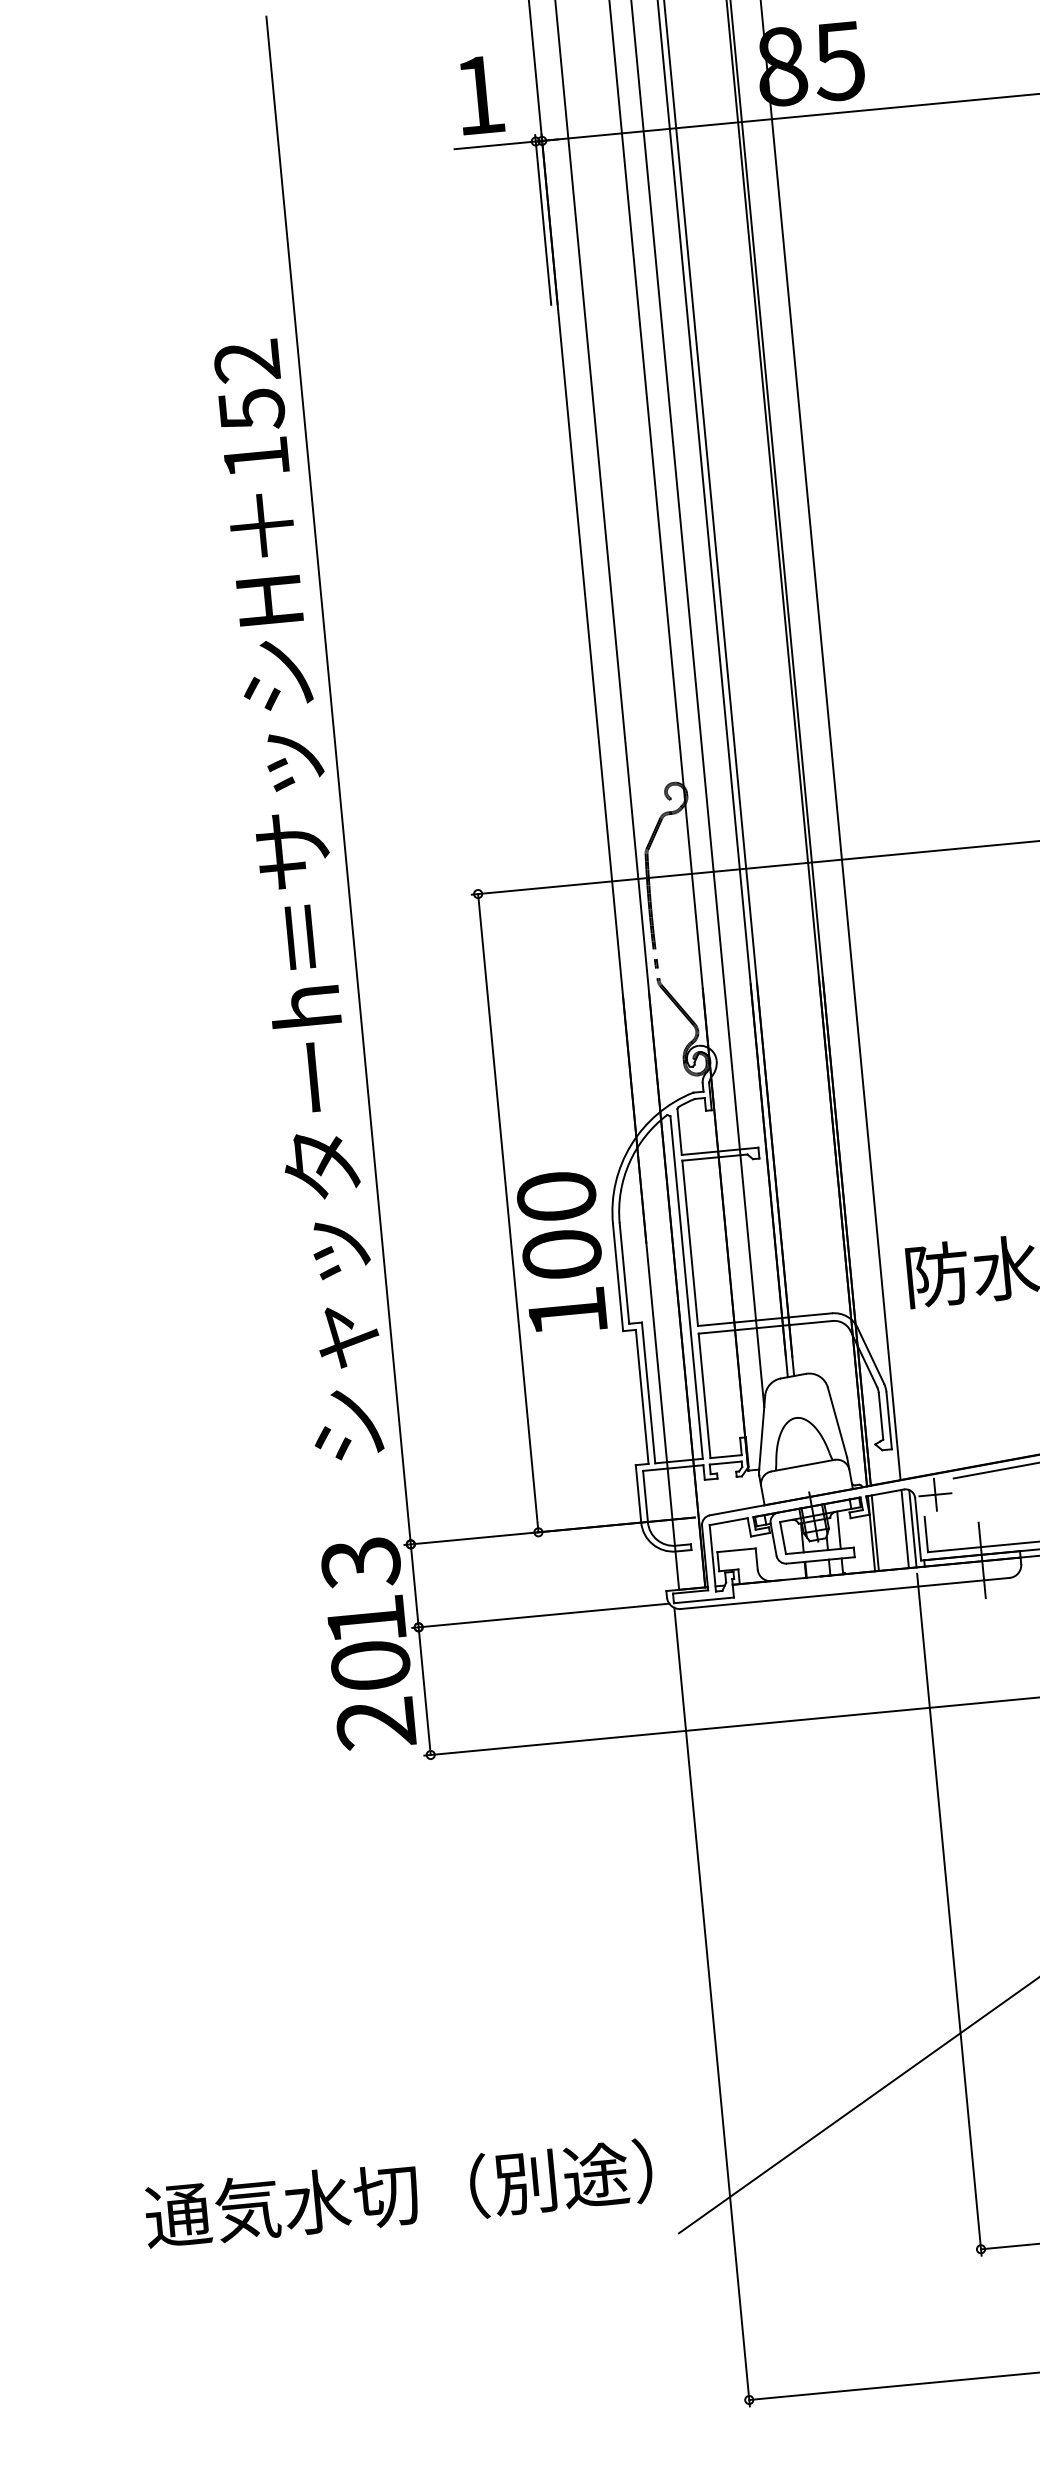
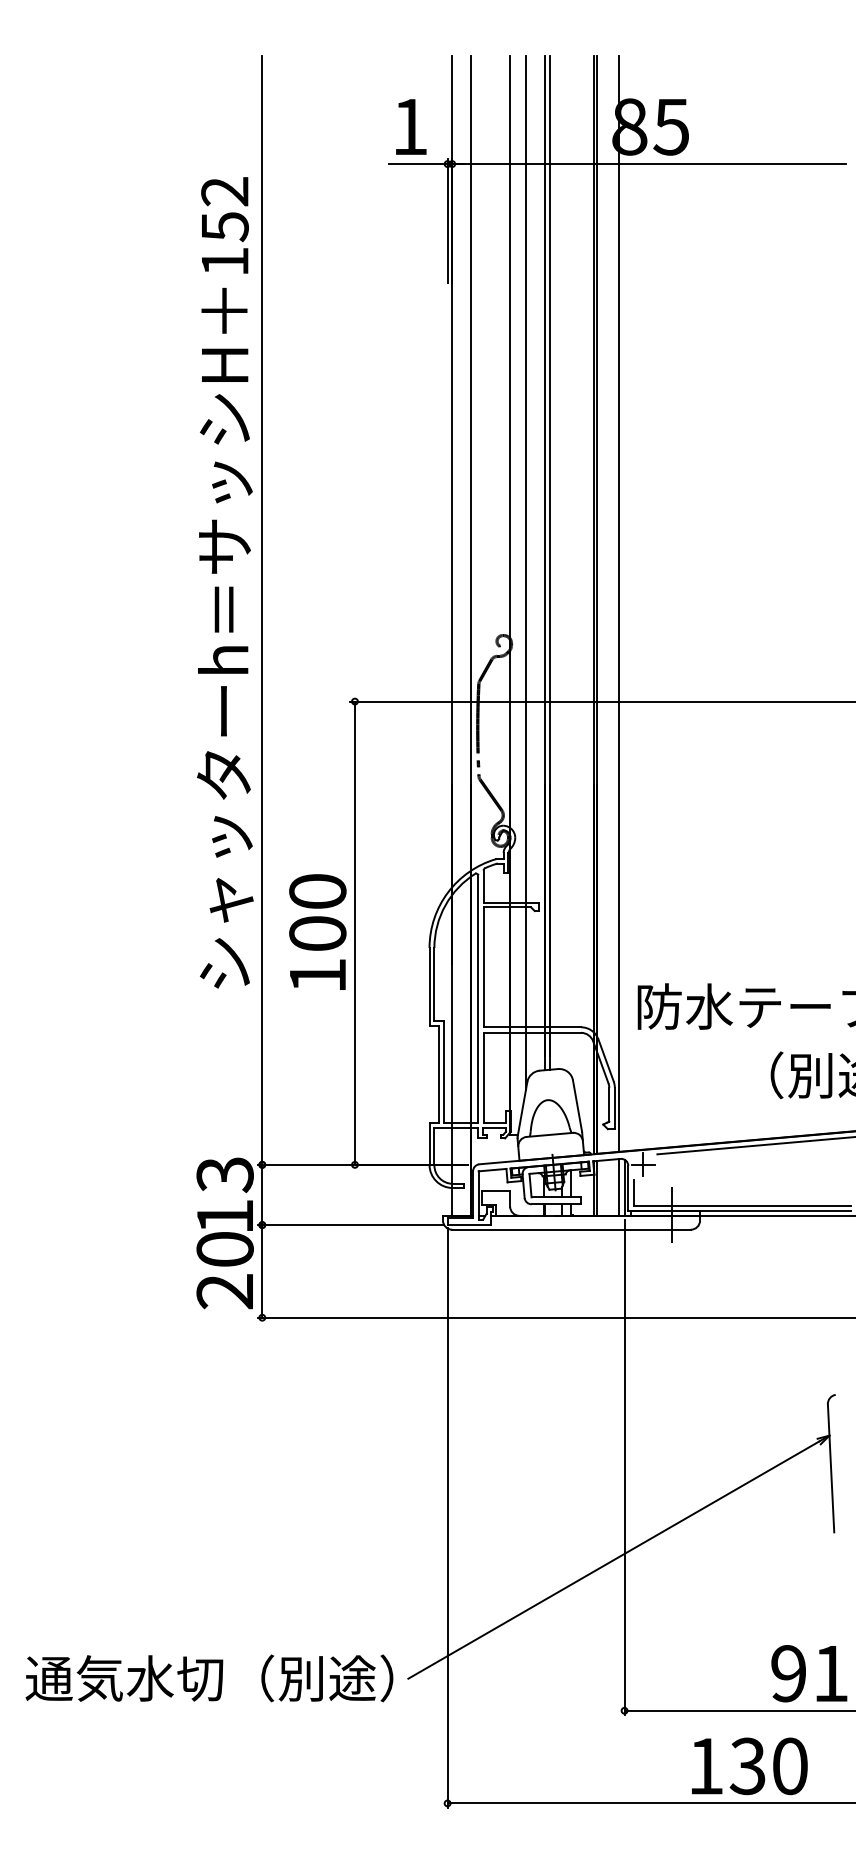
text: (298, 899) -> (225, 582), moved
text: (561, 1251) -> (317, 931), moved
text: (398, 2194) -> (209, 1678), moved

